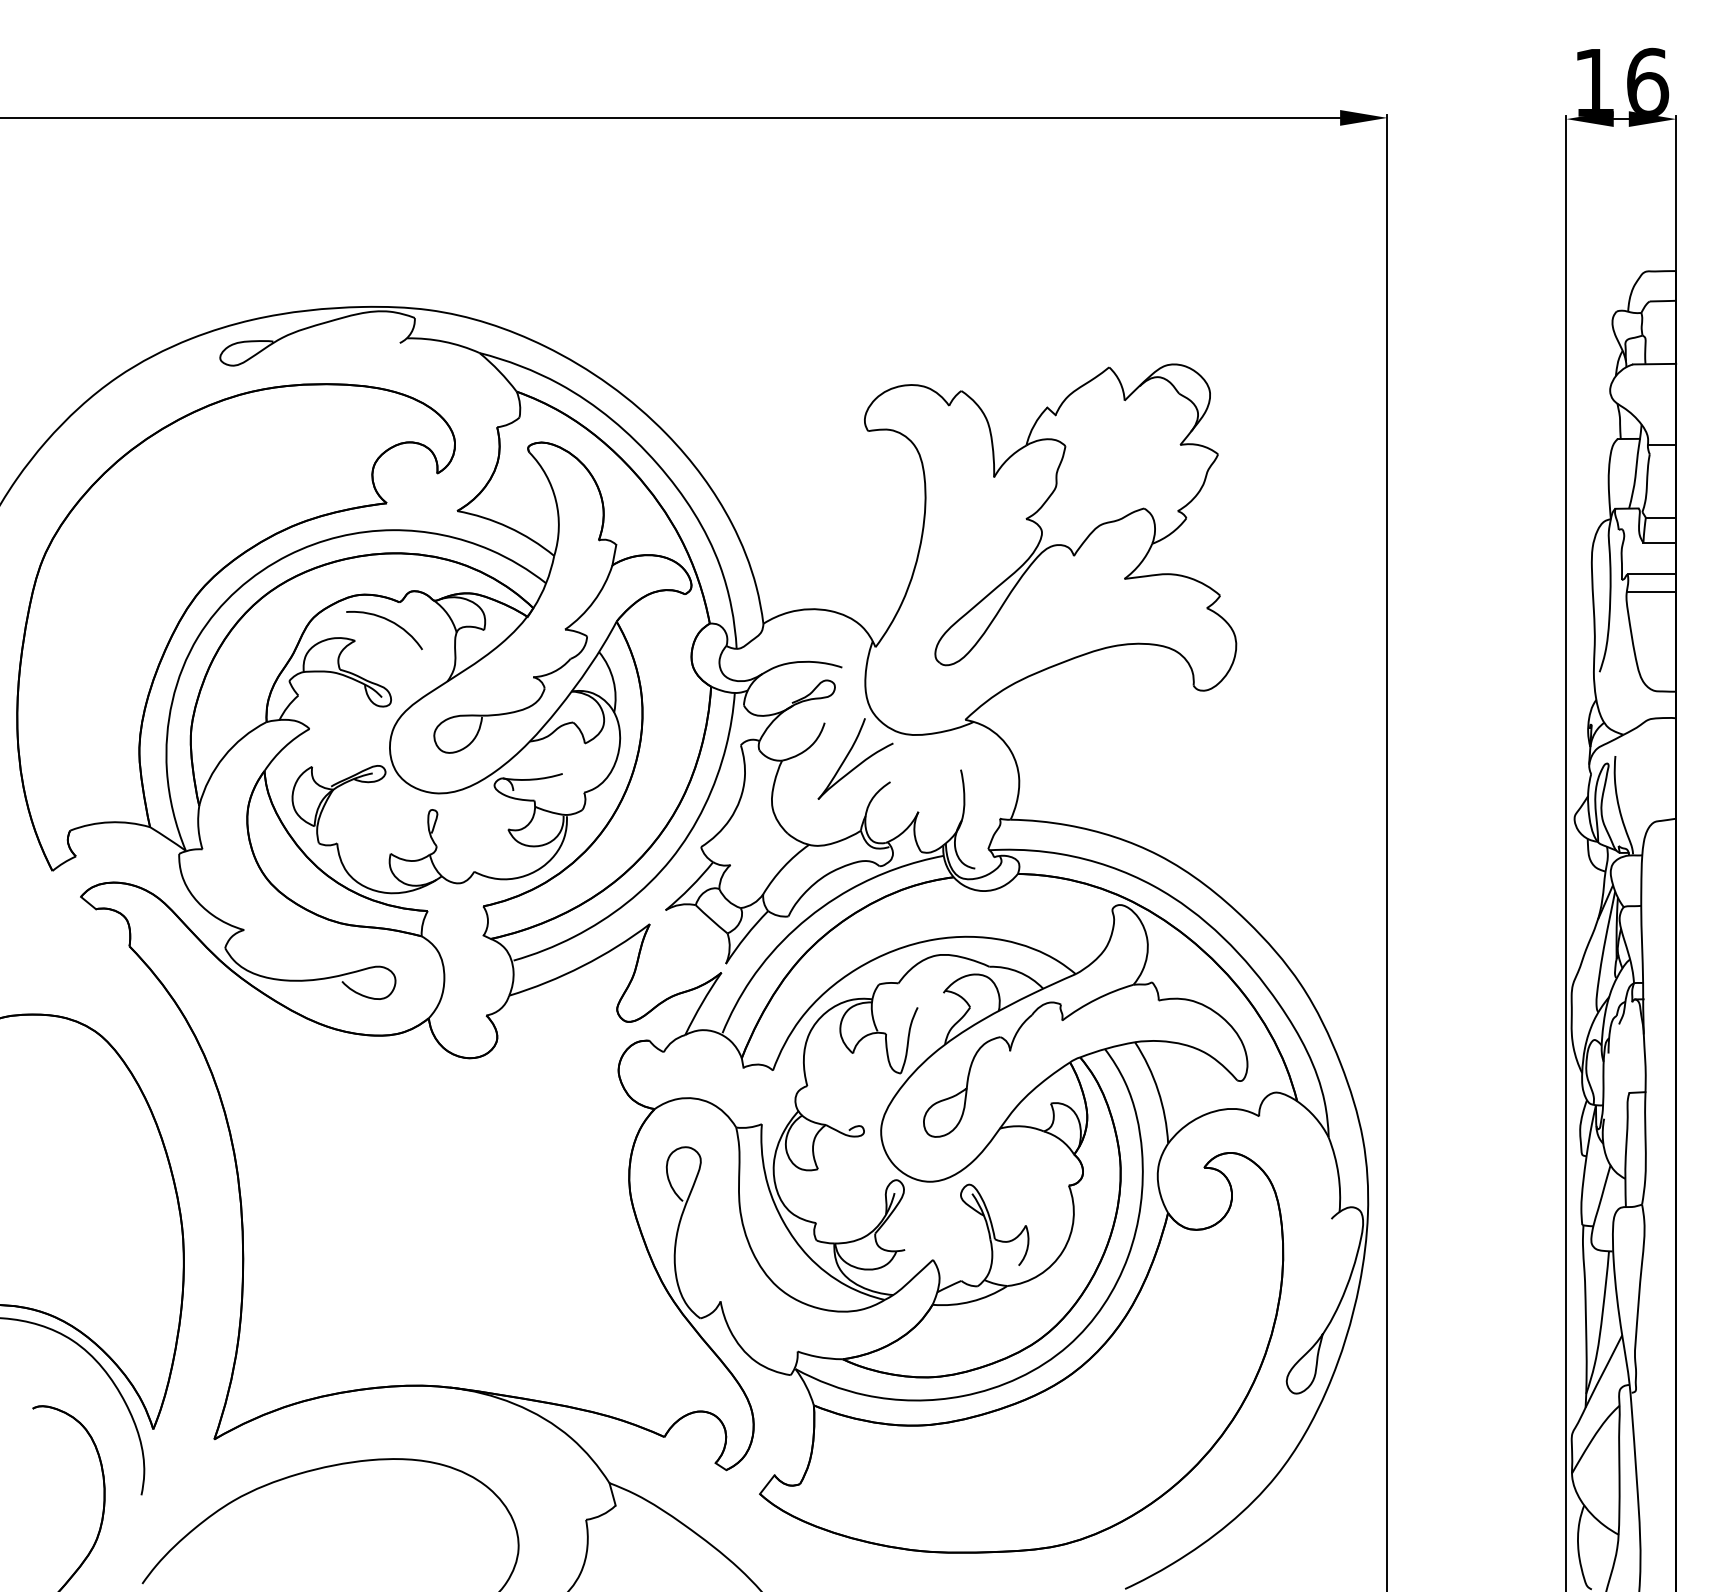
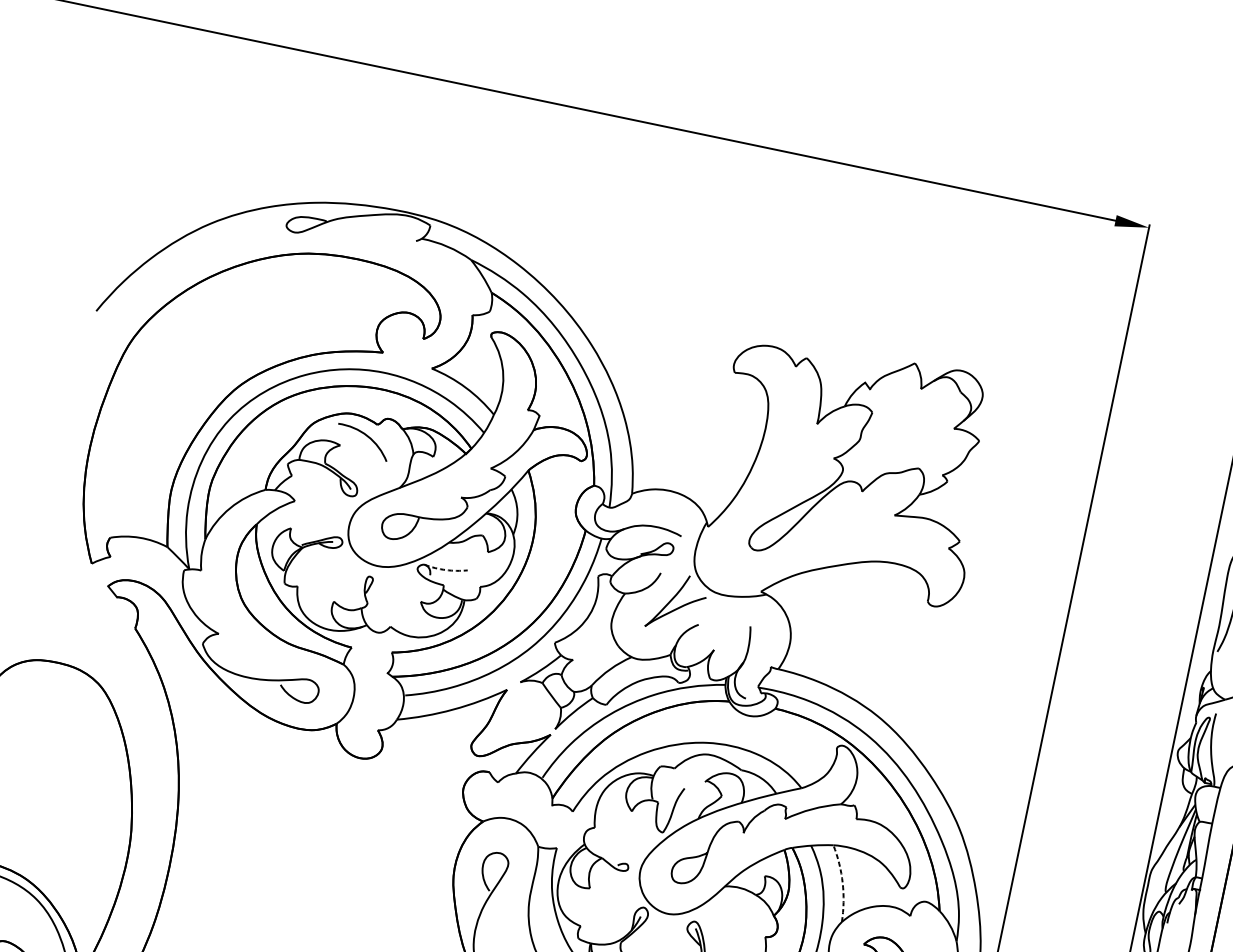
arc: (533, 779) -> (446, 570), solid -> dashed
arc: (1158, 1090) -> (842, 882), solid -> dashed

